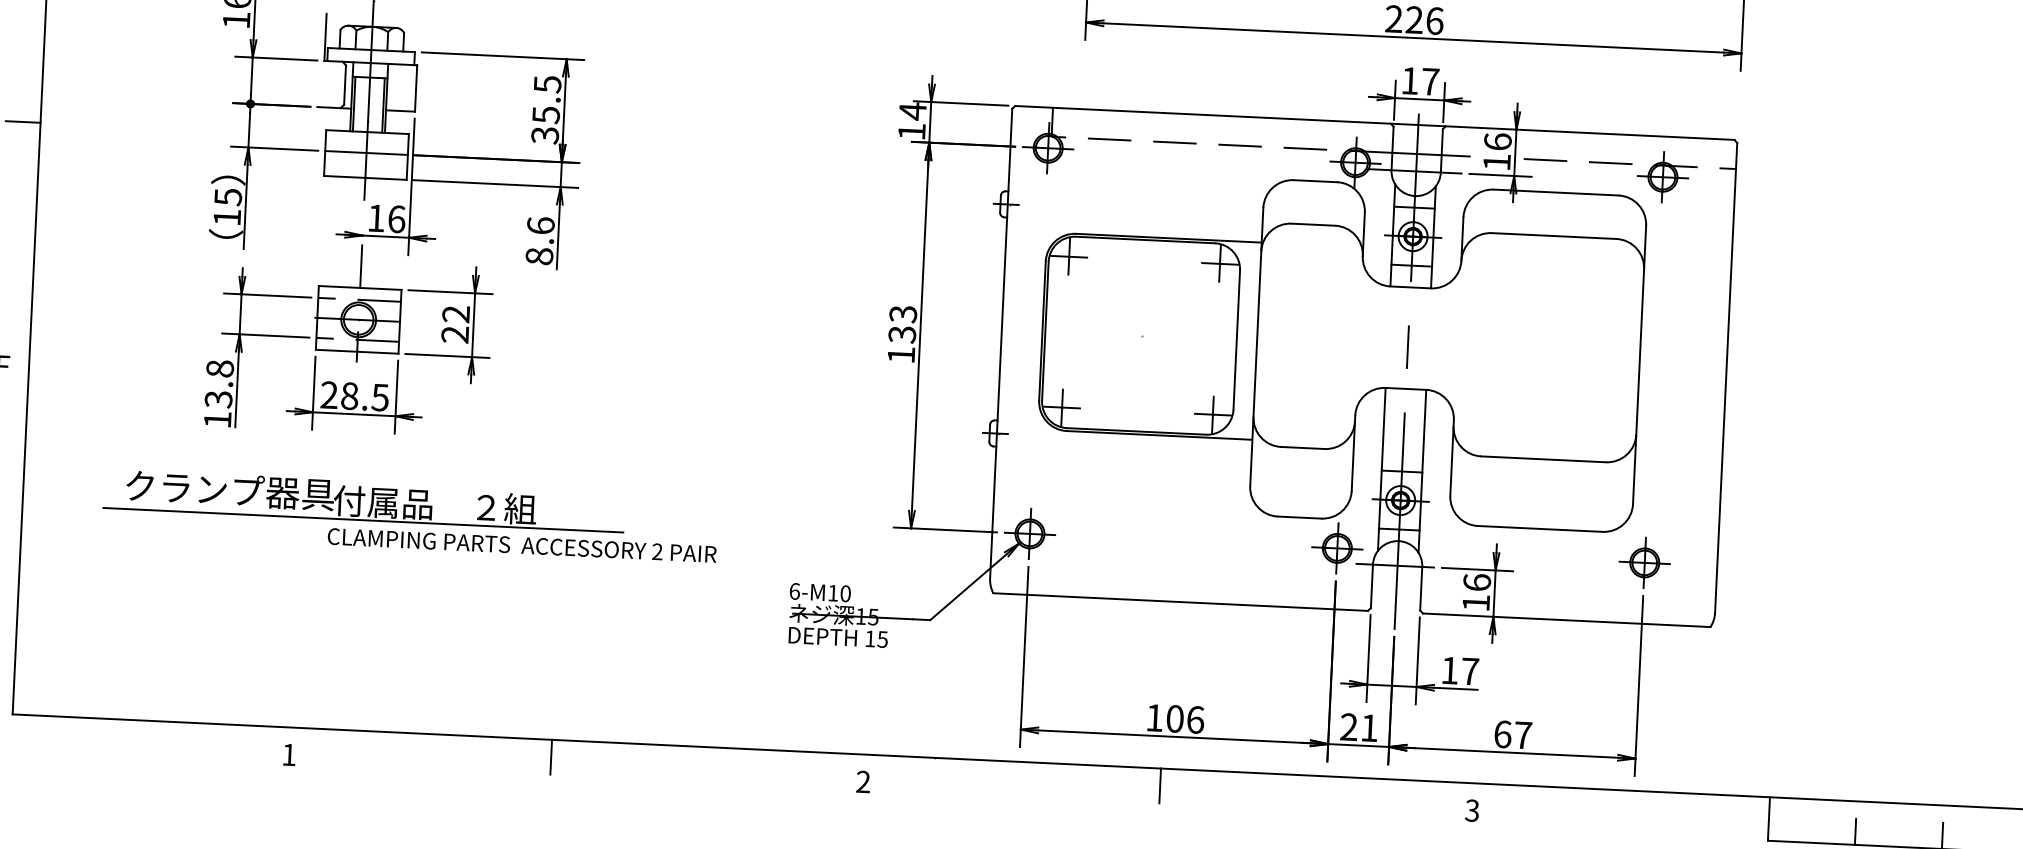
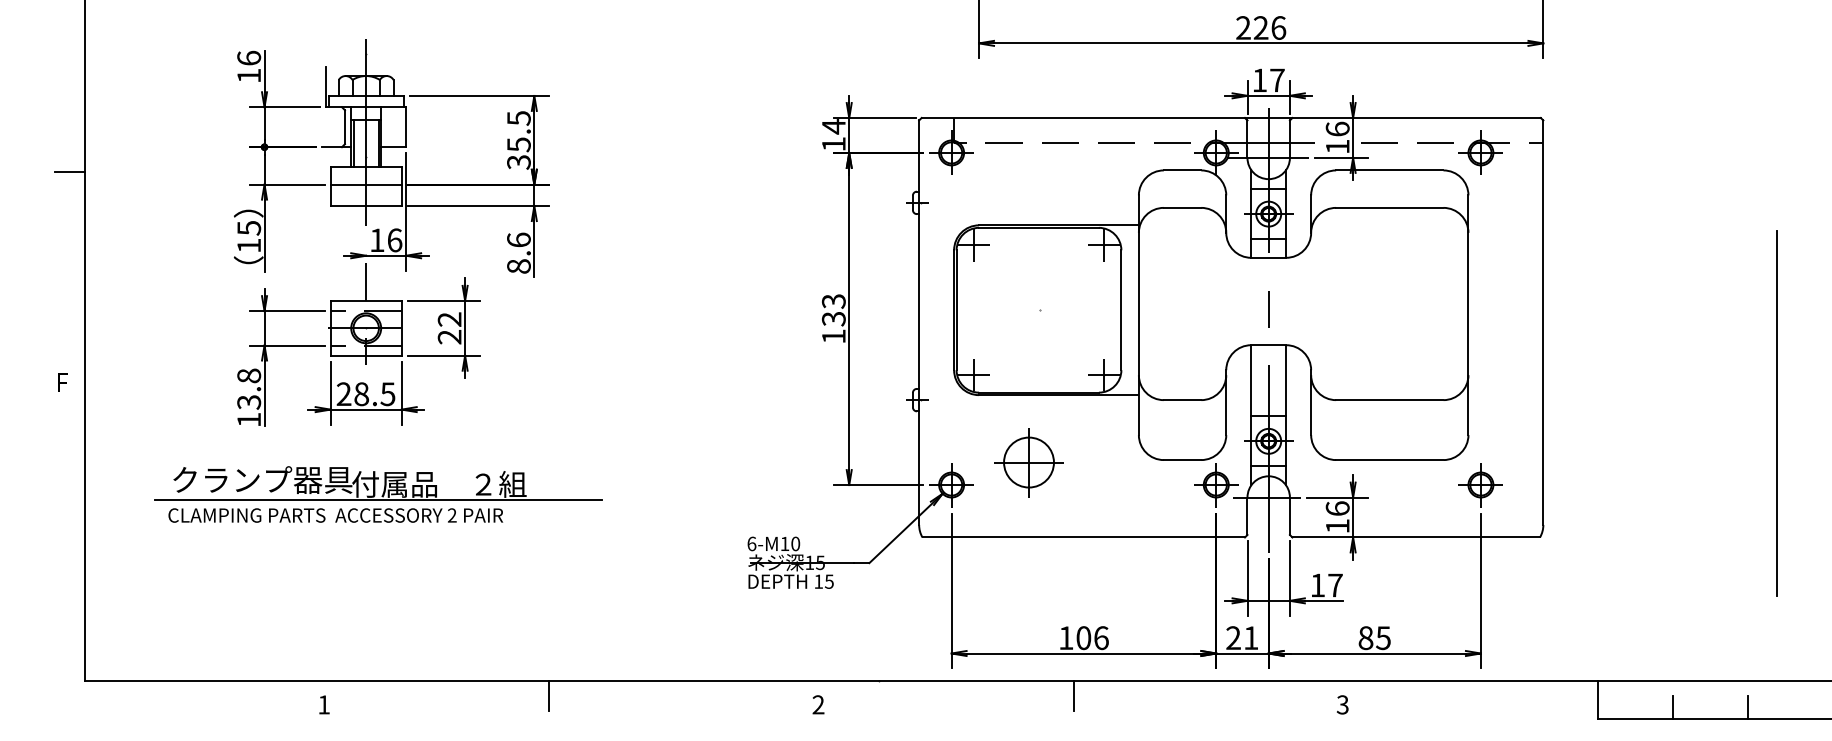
line: (1993, 494) -> (1777, 412), added
part: (1120, 511) -> (1028, 462), added
text: (521, 545) -> (335, 515), moved
text: (1512, 735) -> (1374, 638), 67 -> 85

